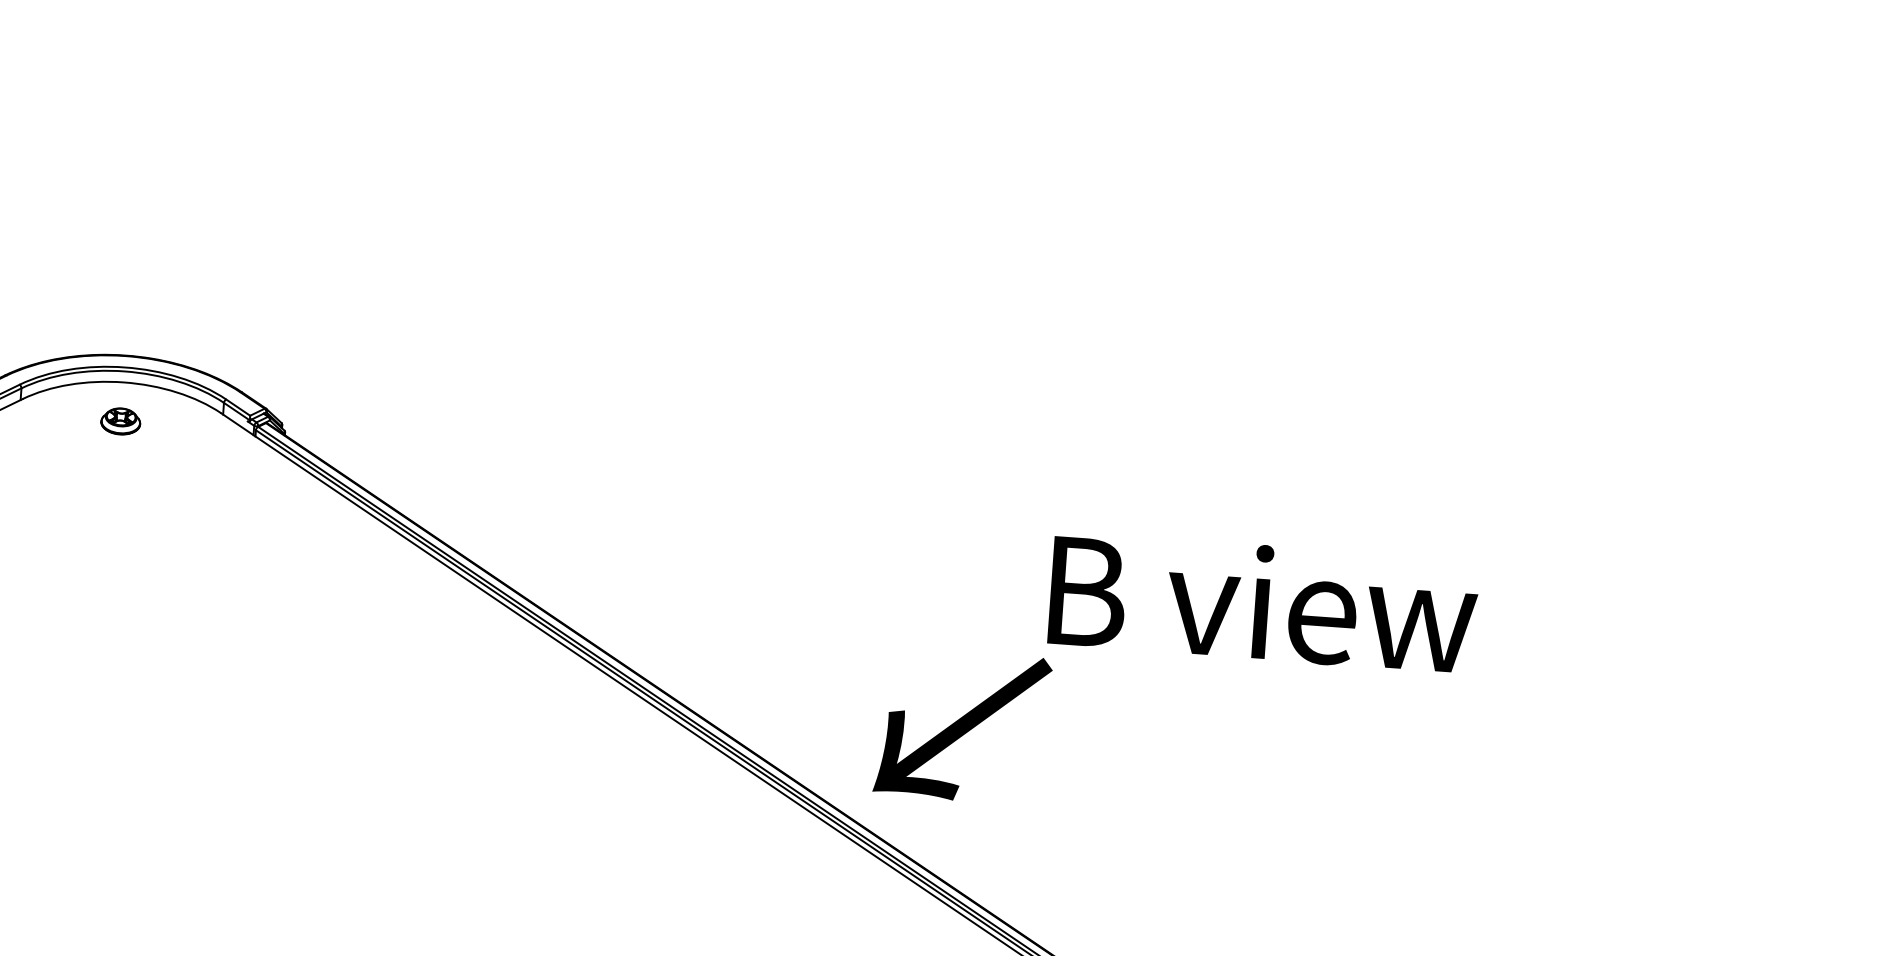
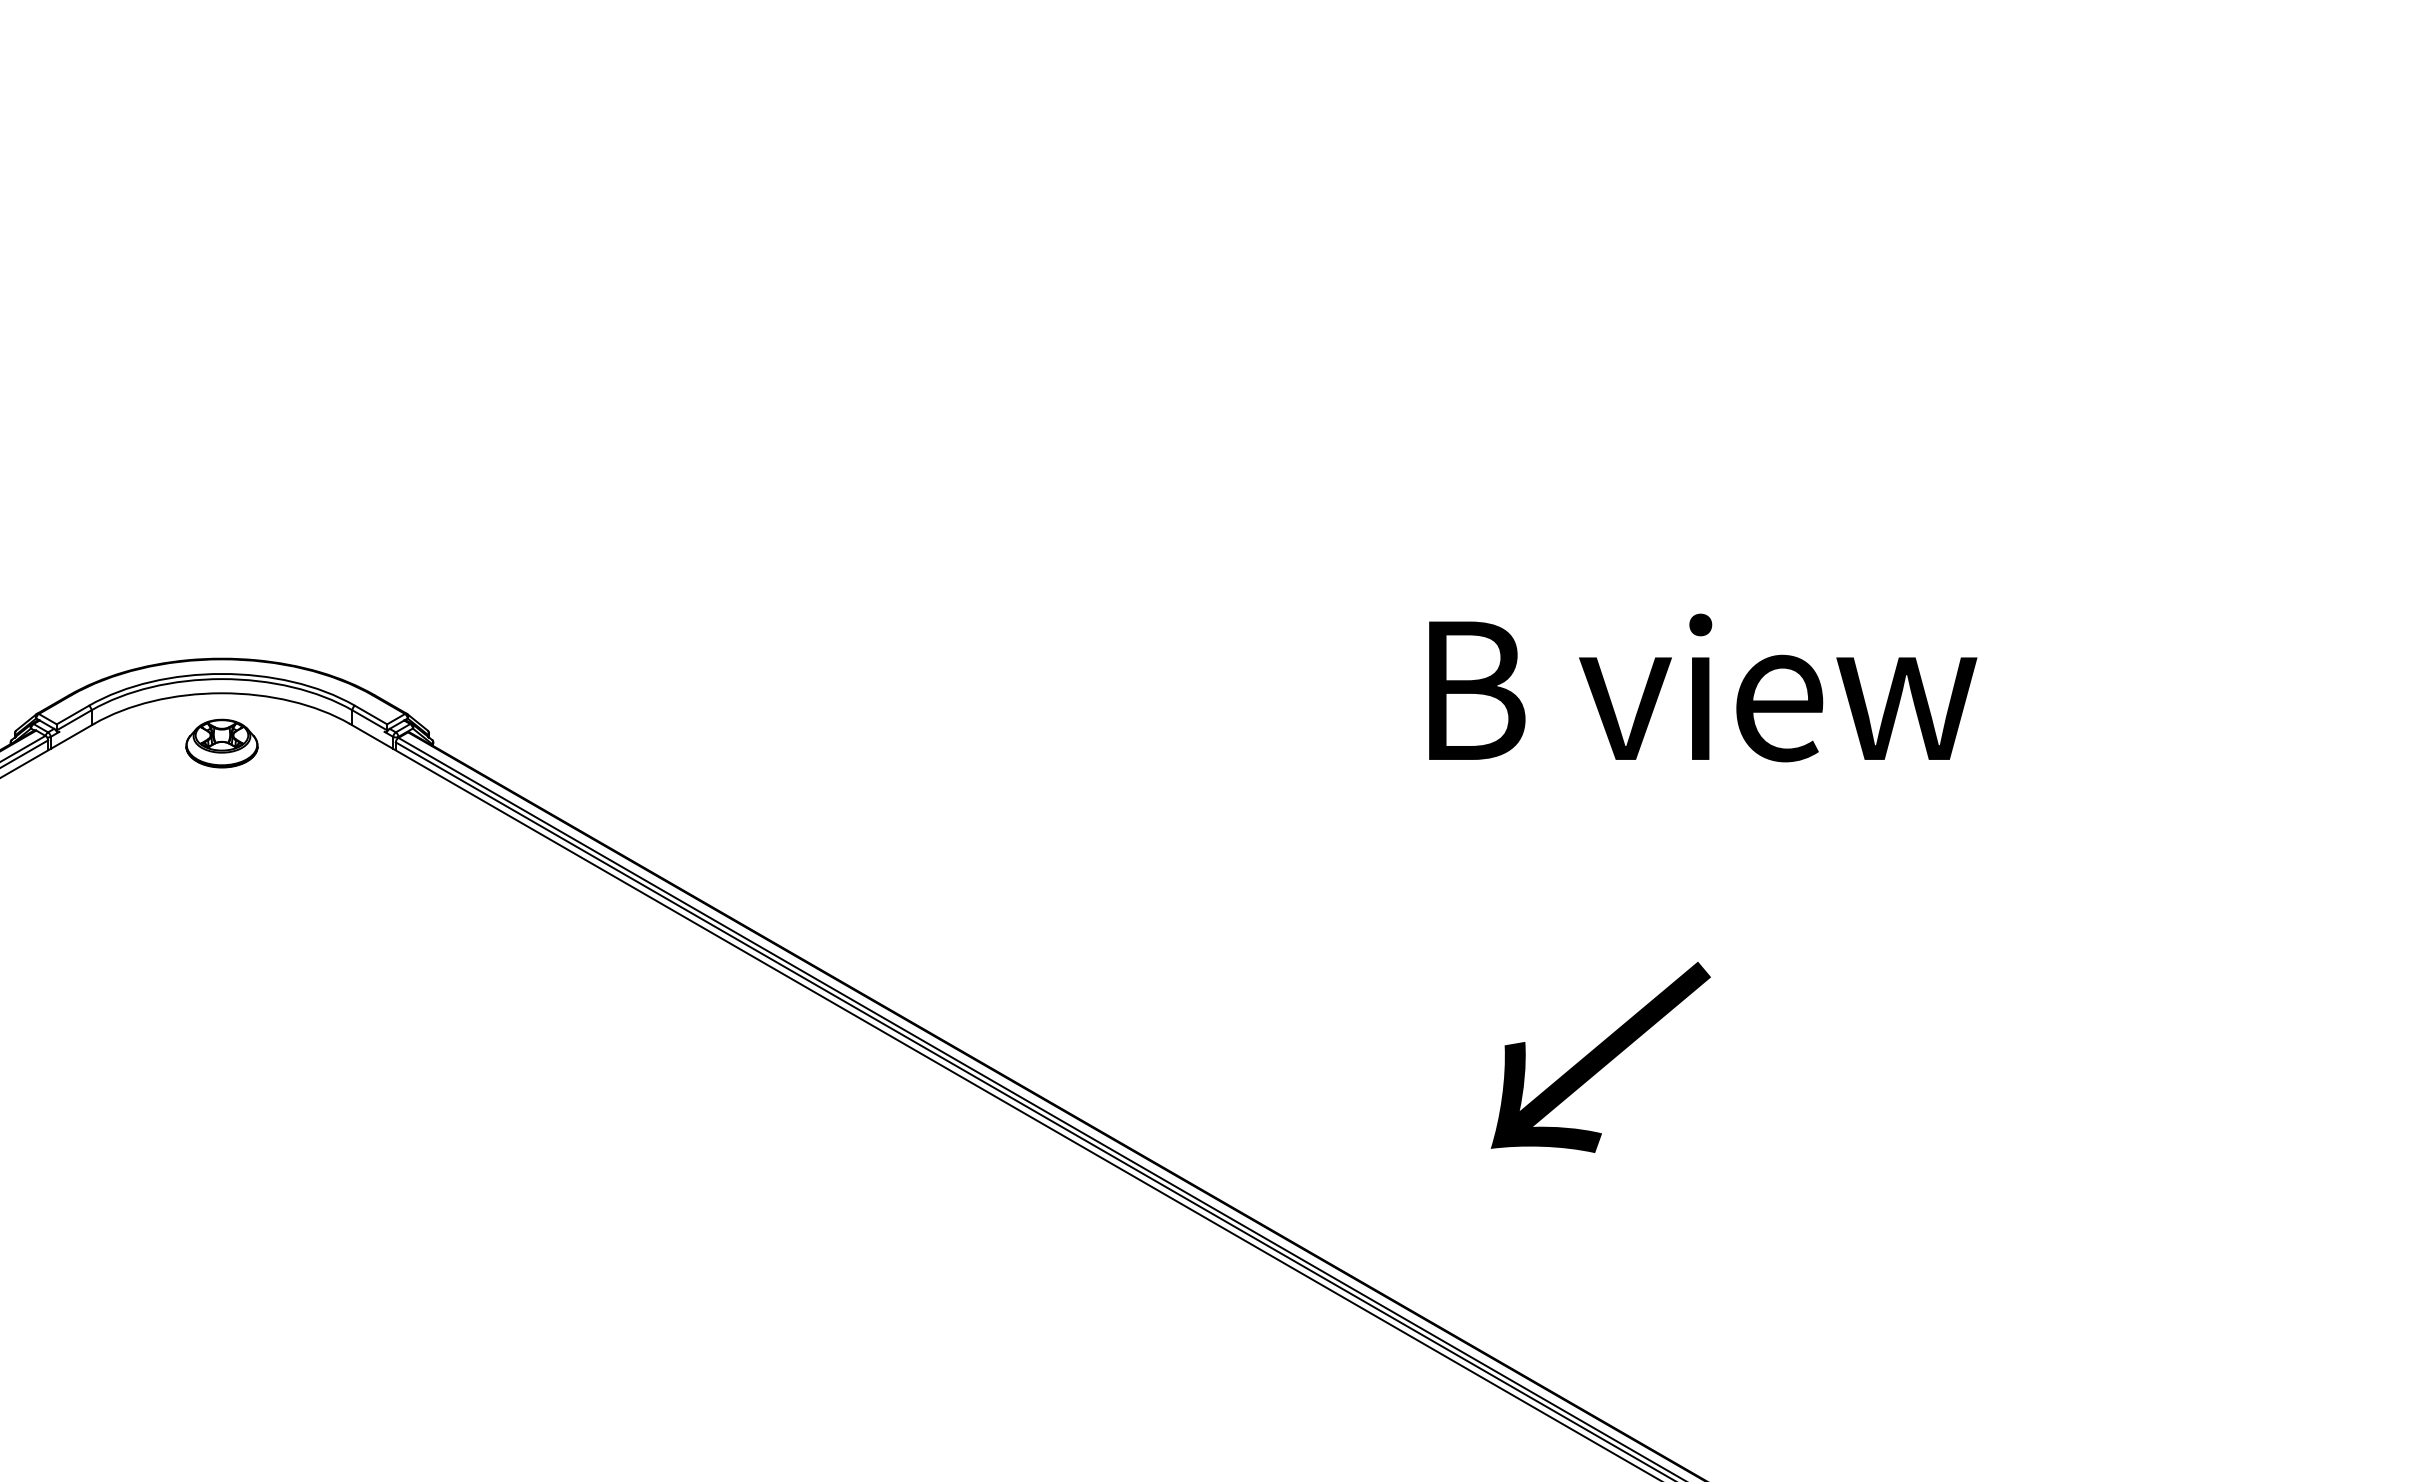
part: (120, 421) -> (221, 743), size x1.43
text: (1264, 602) -> (1703, 687), moved
text: (962, 726) -> (1600, 1057), moved

